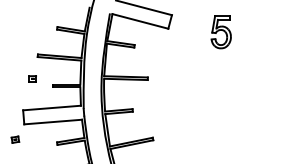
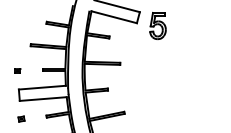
part: (220, 32) -> (157, 26), moved
part: (32, 78) -> (17, 70), moved
part: (15, 139) -> (21, 118), moved

